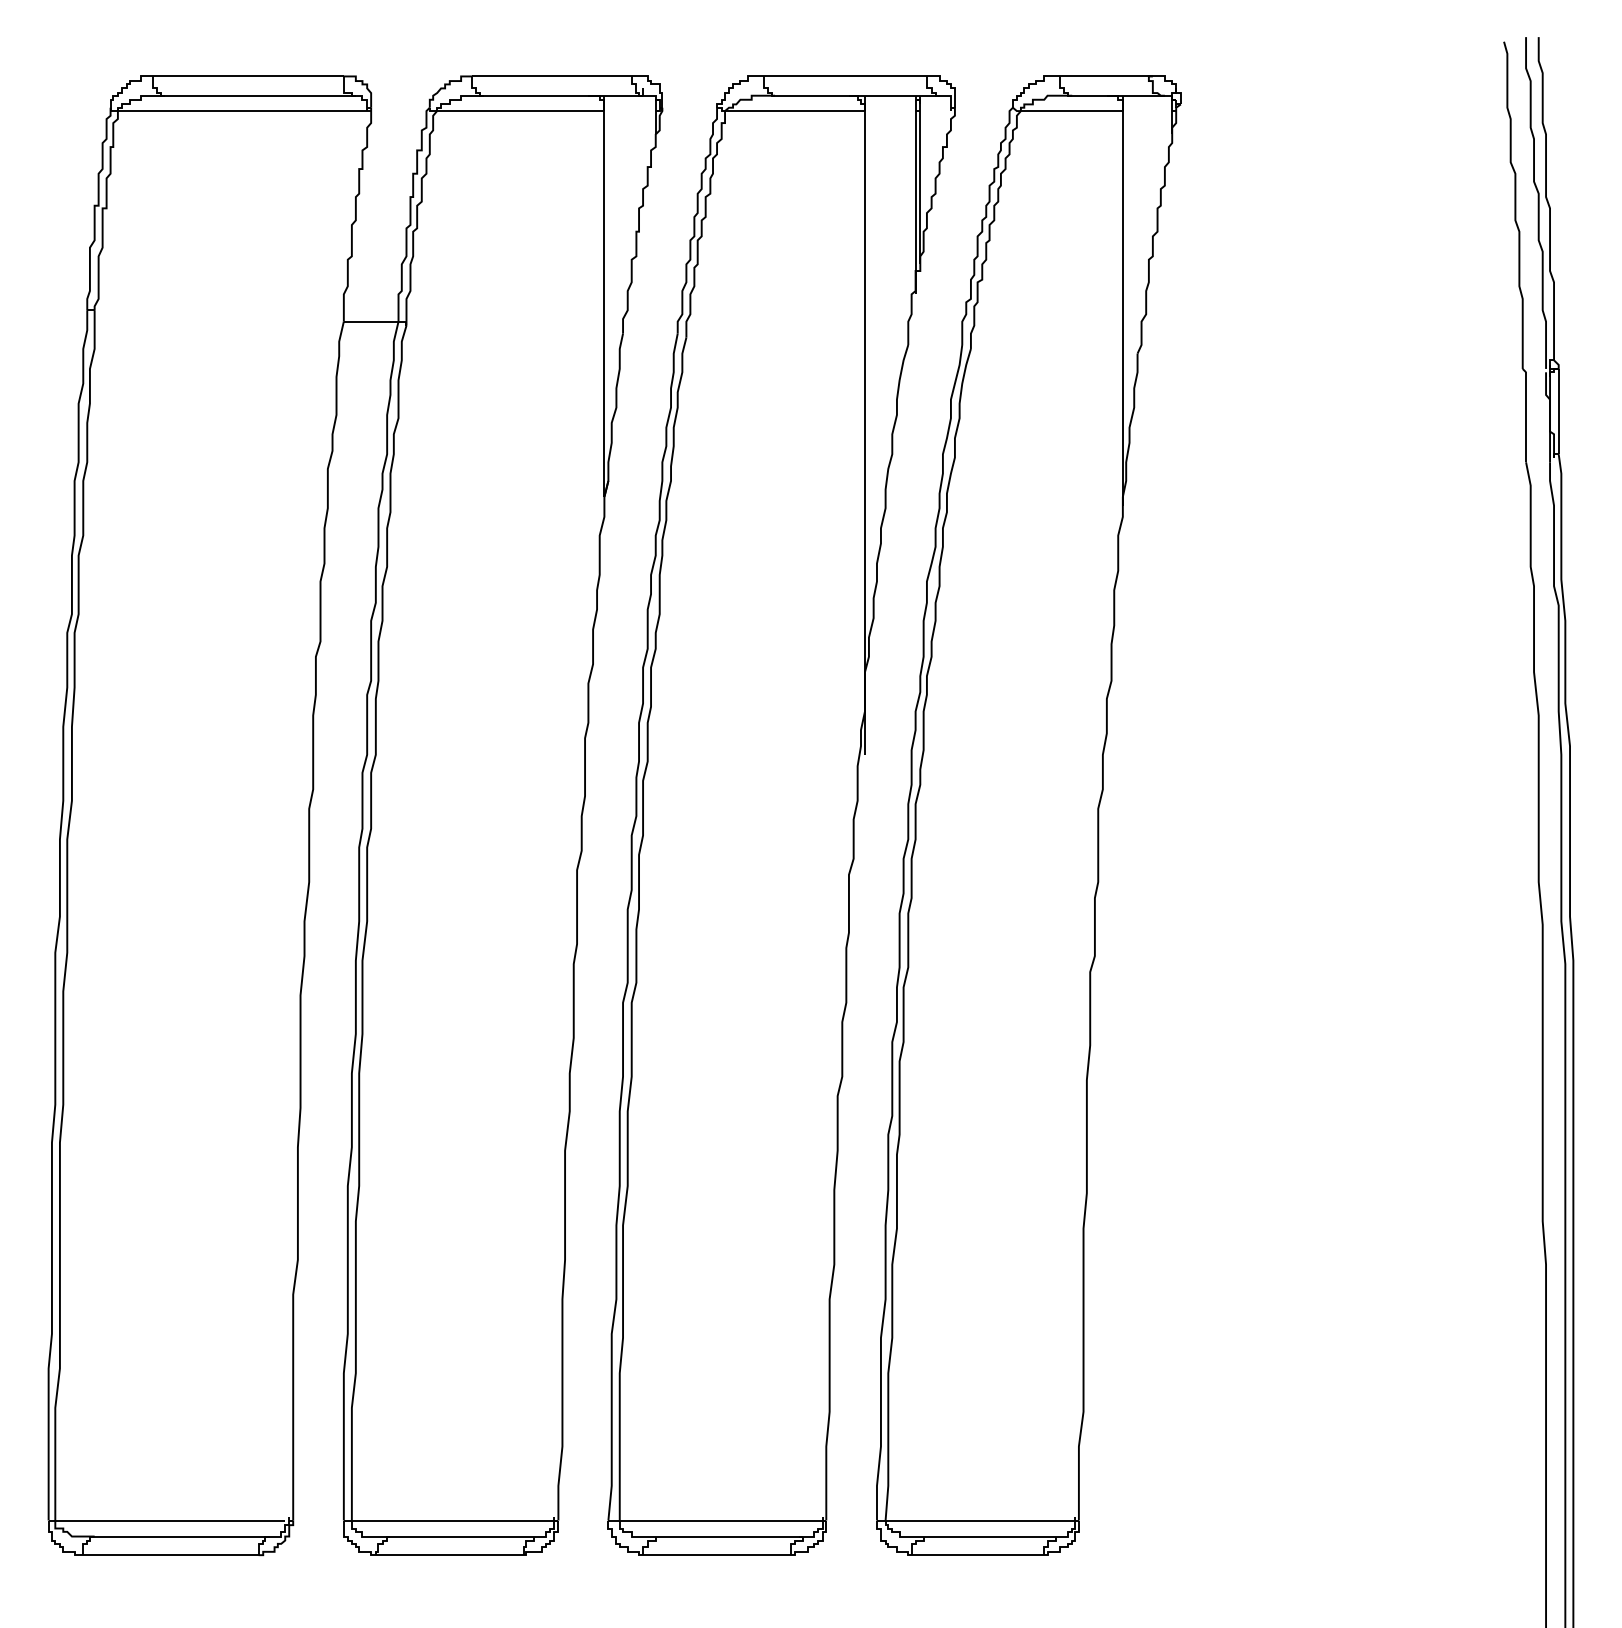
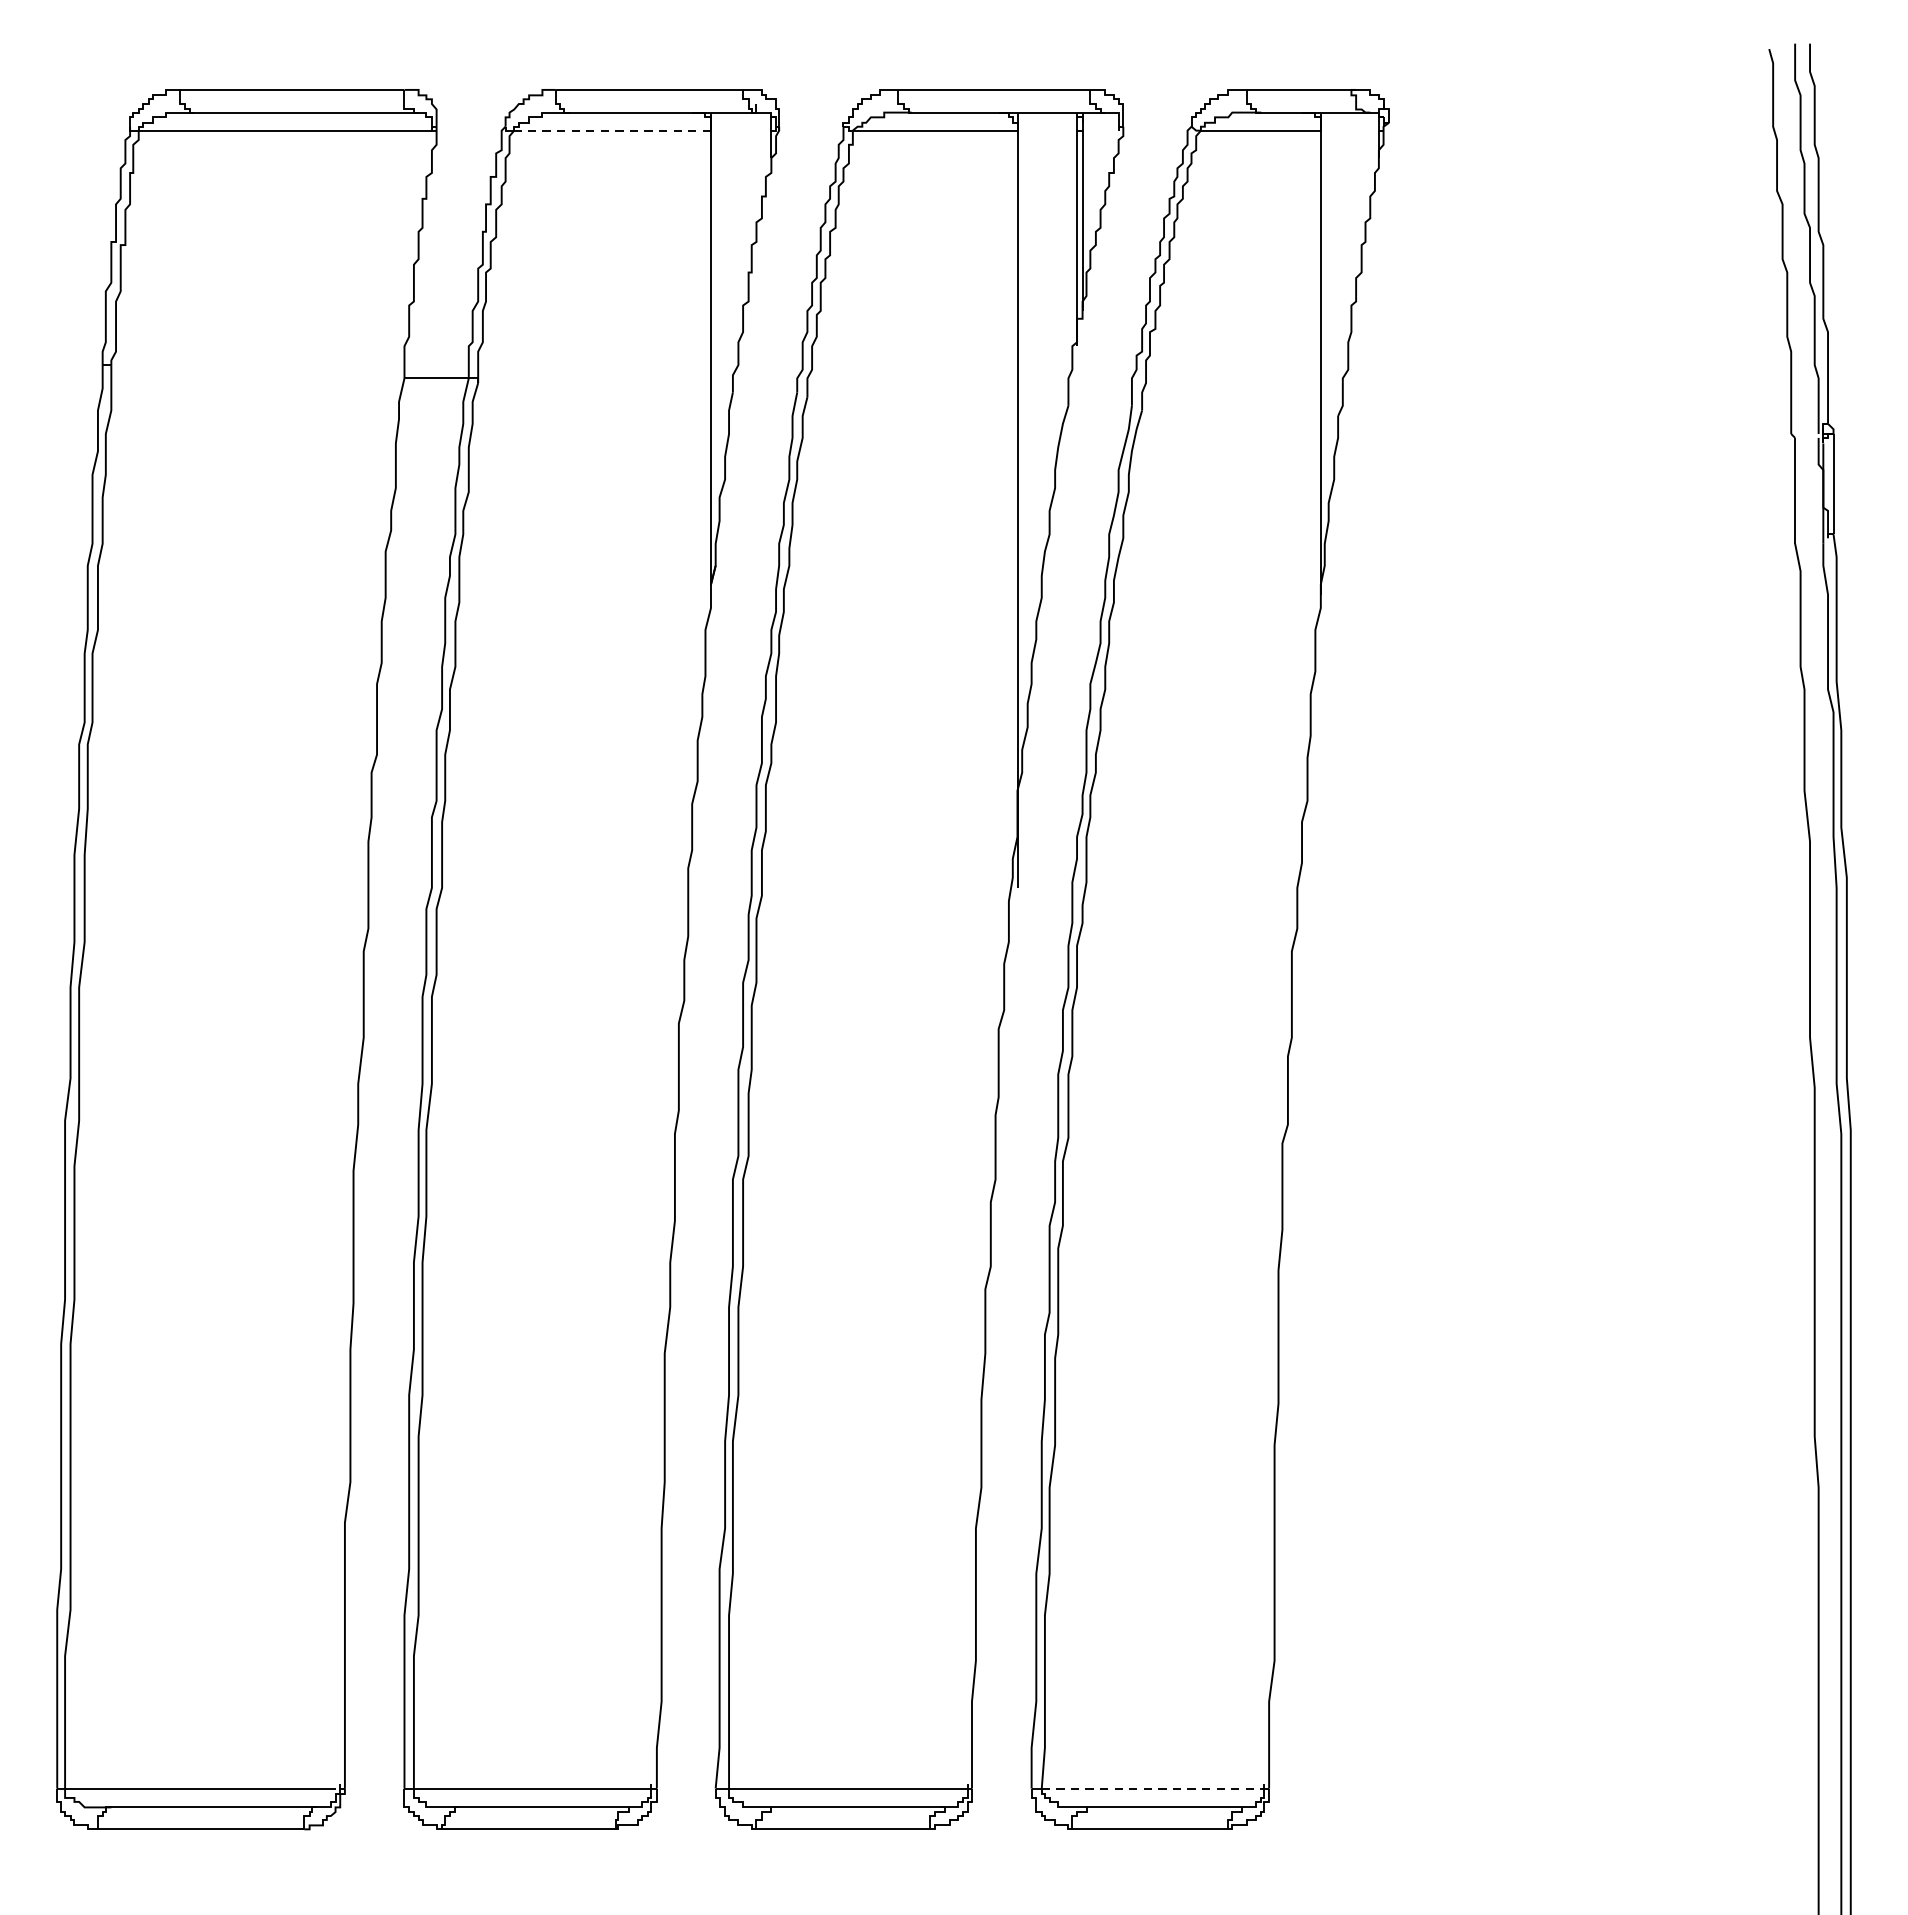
line: (520, 111) -> (612, 131), solid -> dashed
line: (980, 1520) -> (1153, 1788), solid -> dashed

